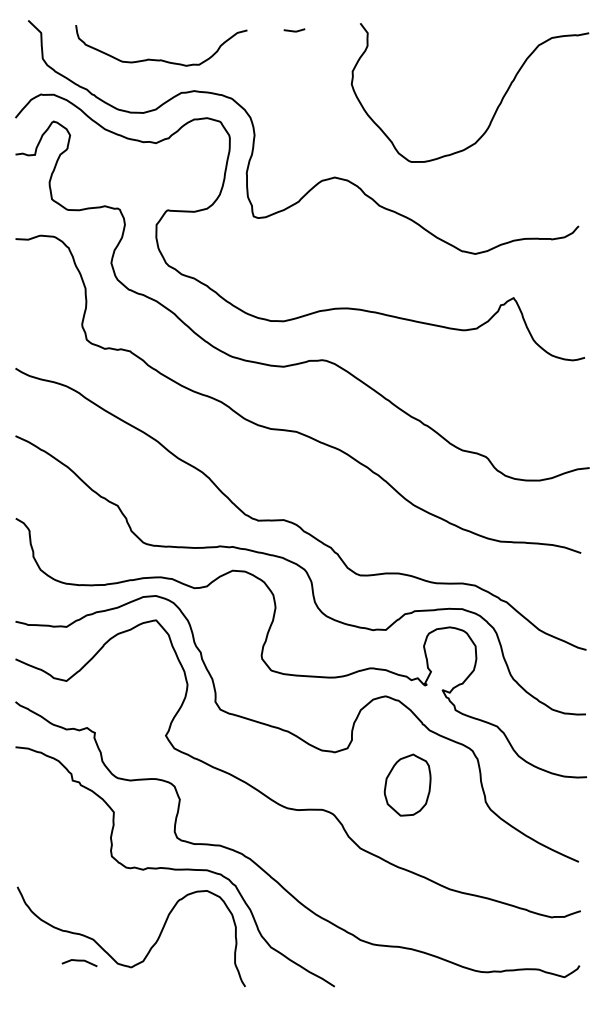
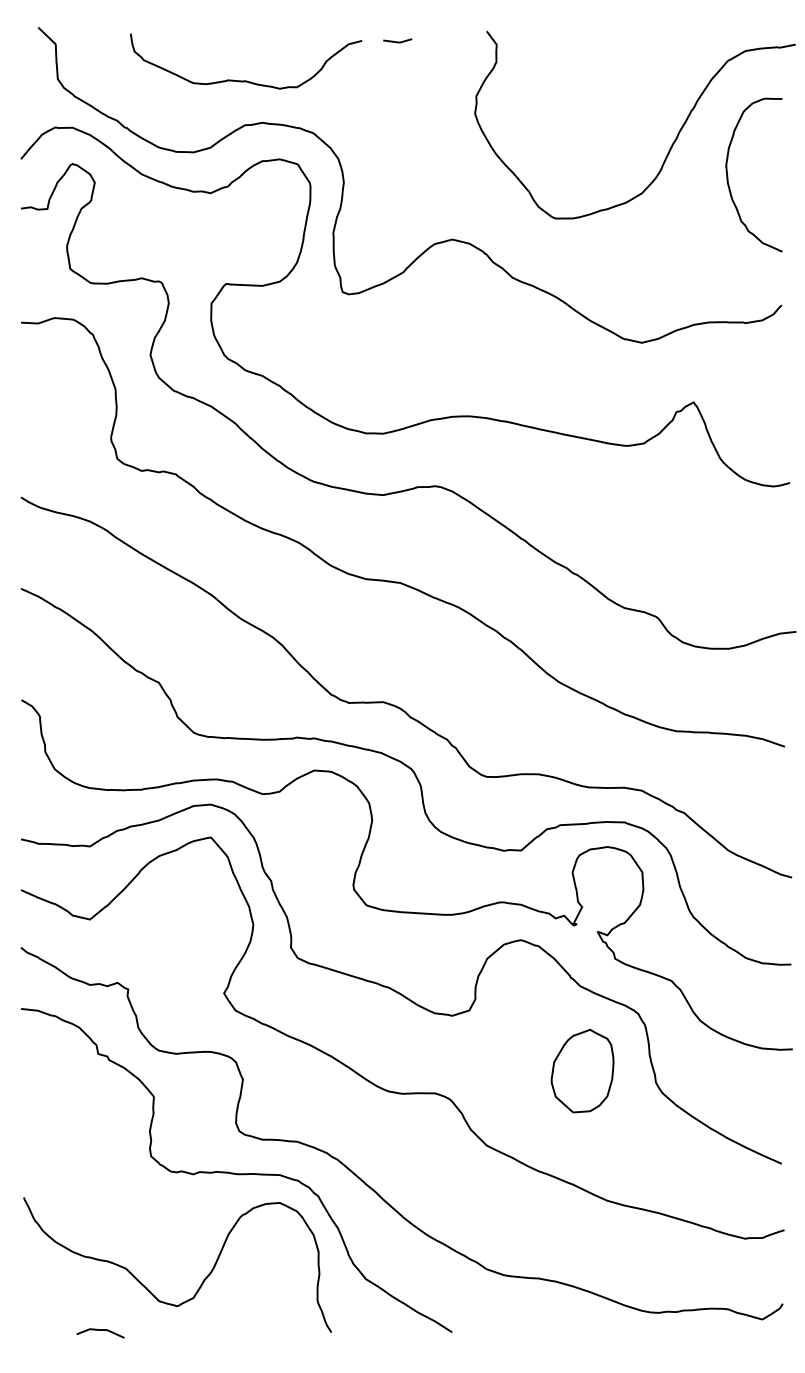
curve: (161, 59) -> (246, 80), moved
curve: (539, 130) -> (728, 175), added
part: (407, 784) -> (582, 1070), moved
line: (79, 960) -> (100, 1330), moved

